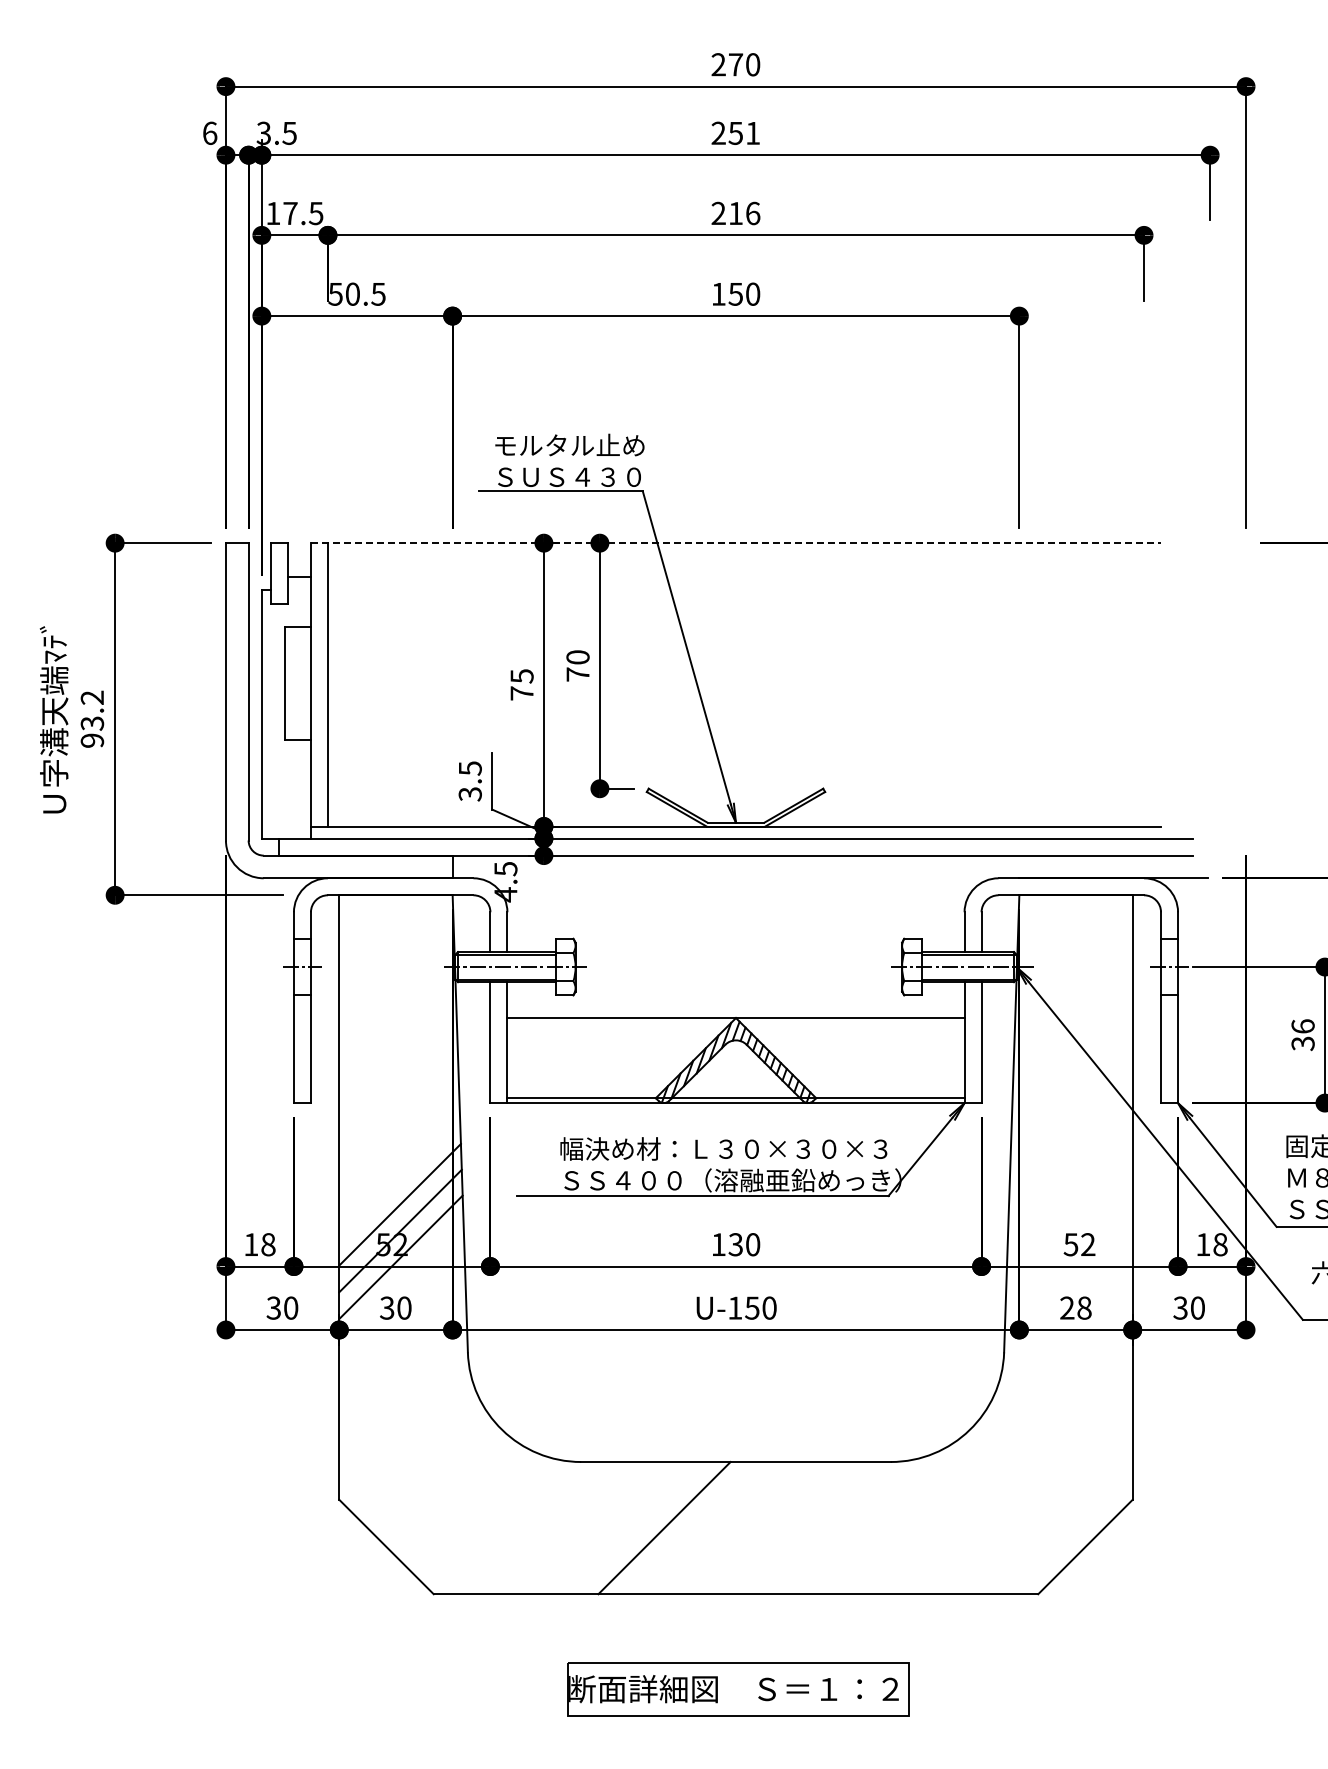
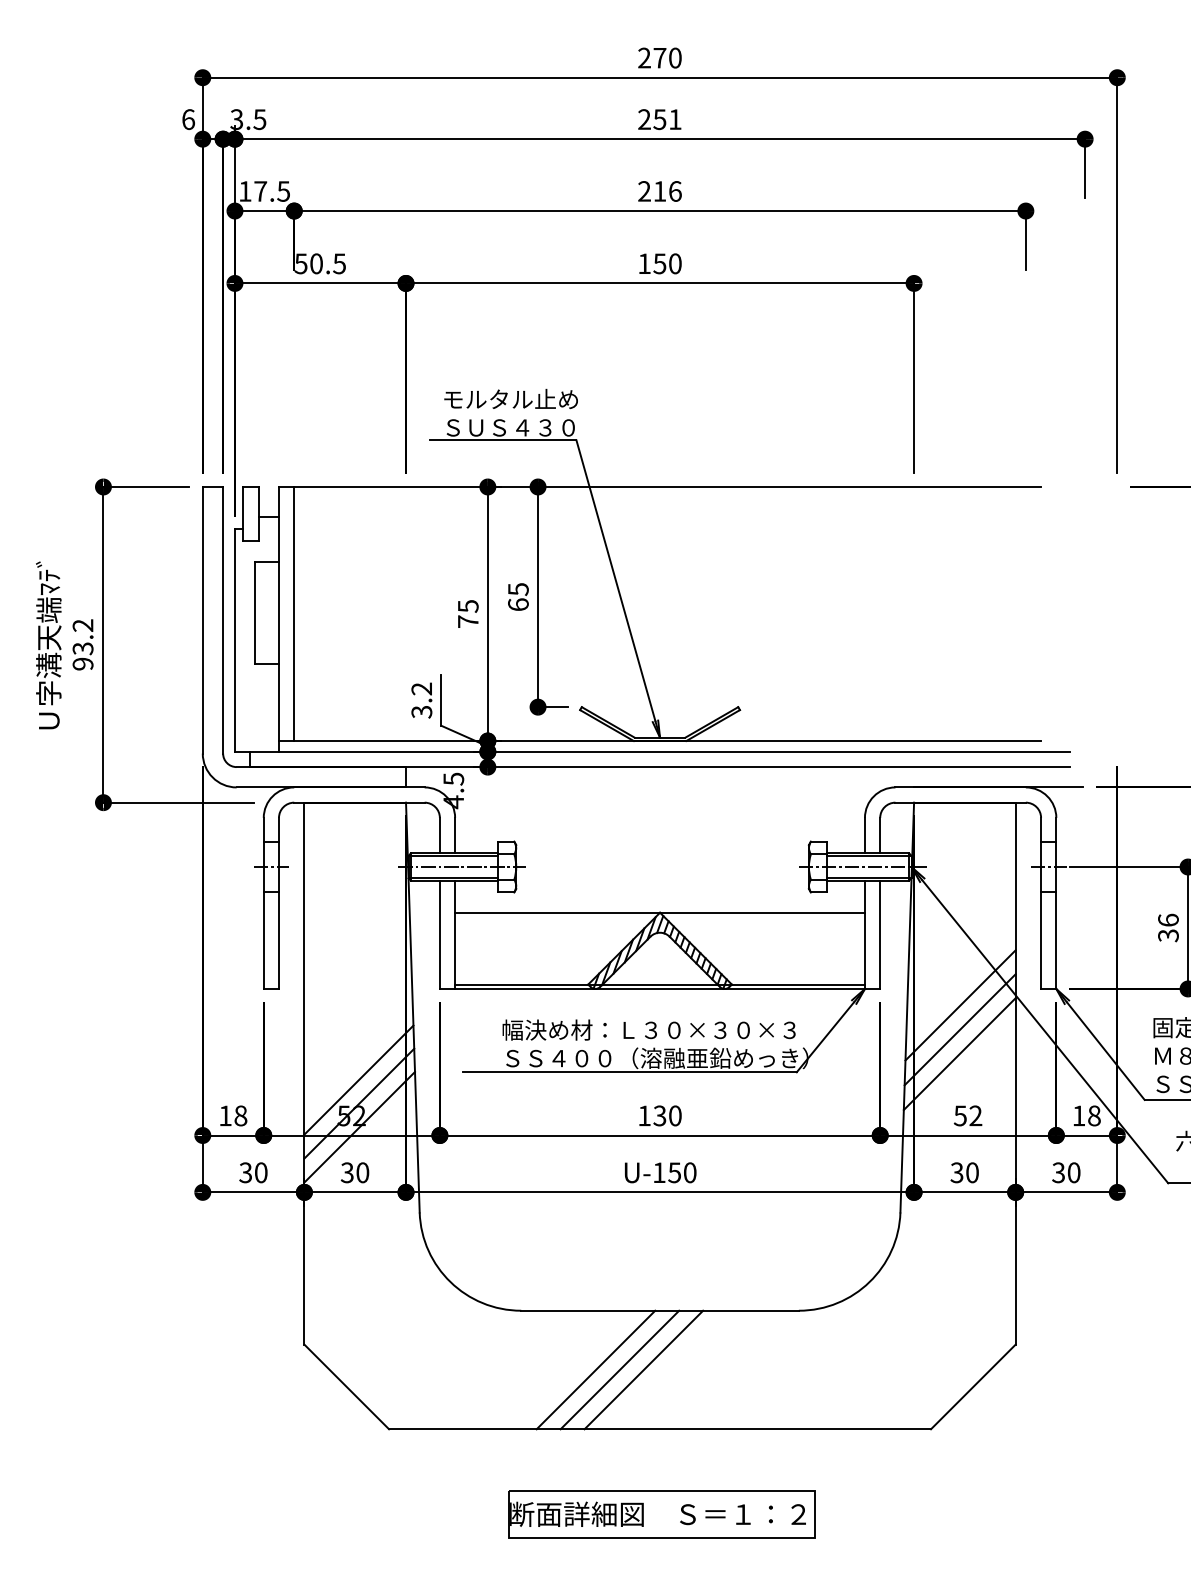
line: (736, 543) -> (660, 487), dashed -> solid
text: (577, 665) -> (517, 596), 70 -> 65
text: (469, 768) -> (421, 689), 3.5 -> 3.2
line: (1070, 1120) -> (959, 1004), added
line: (1070, 1148) -> (959, 1029), added
line: (1069, 1175) -> (959, 1053), added
text: (1075, 1308) -> (964, 1173), 28 -> 30
line: (691, 1528) -> (620, 1370), added
line: (717, 1528) -> (643, 1370), added

